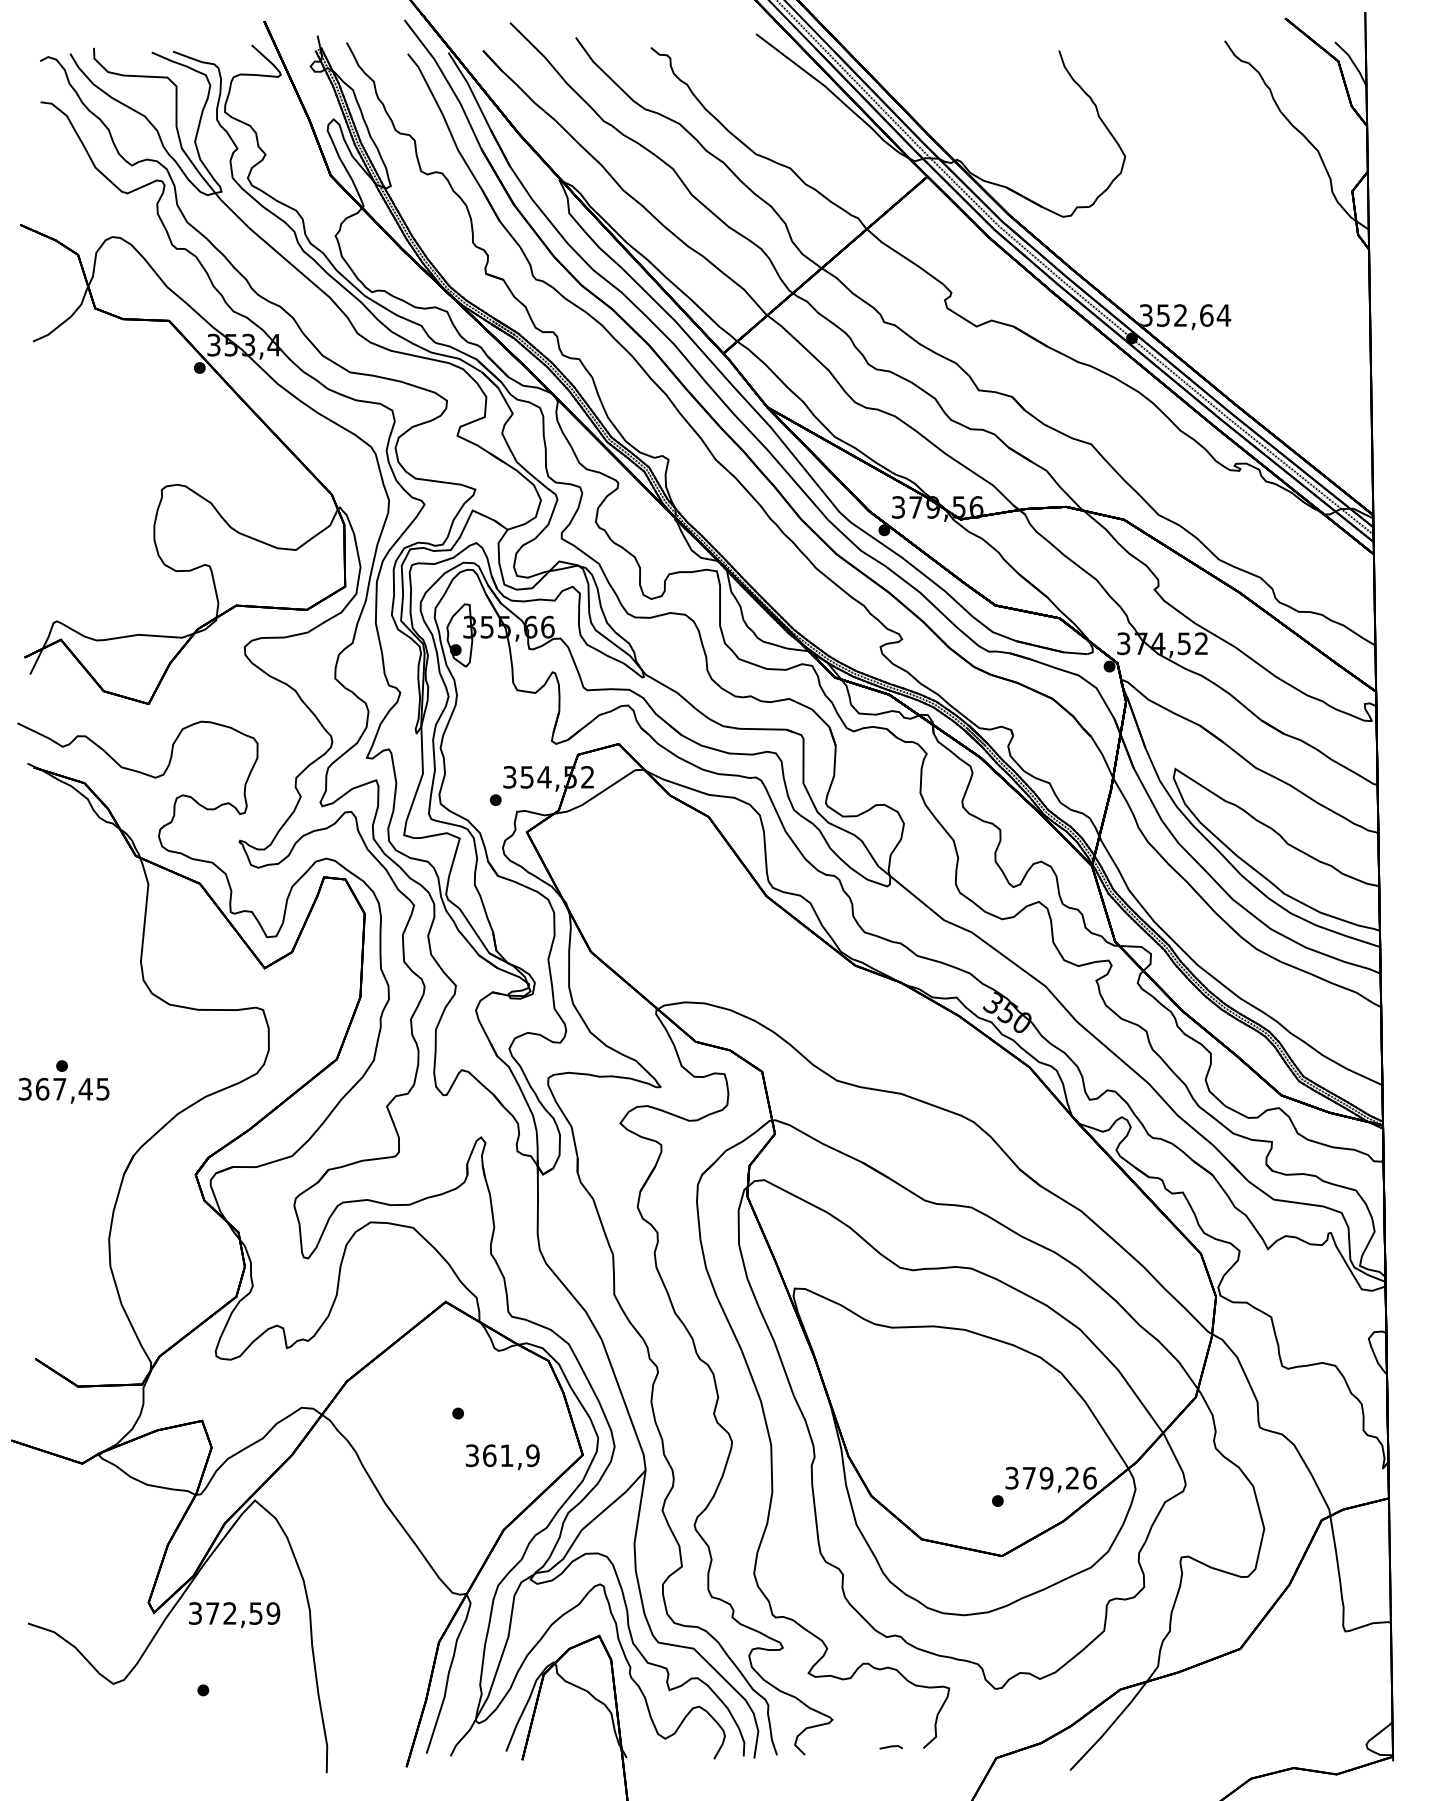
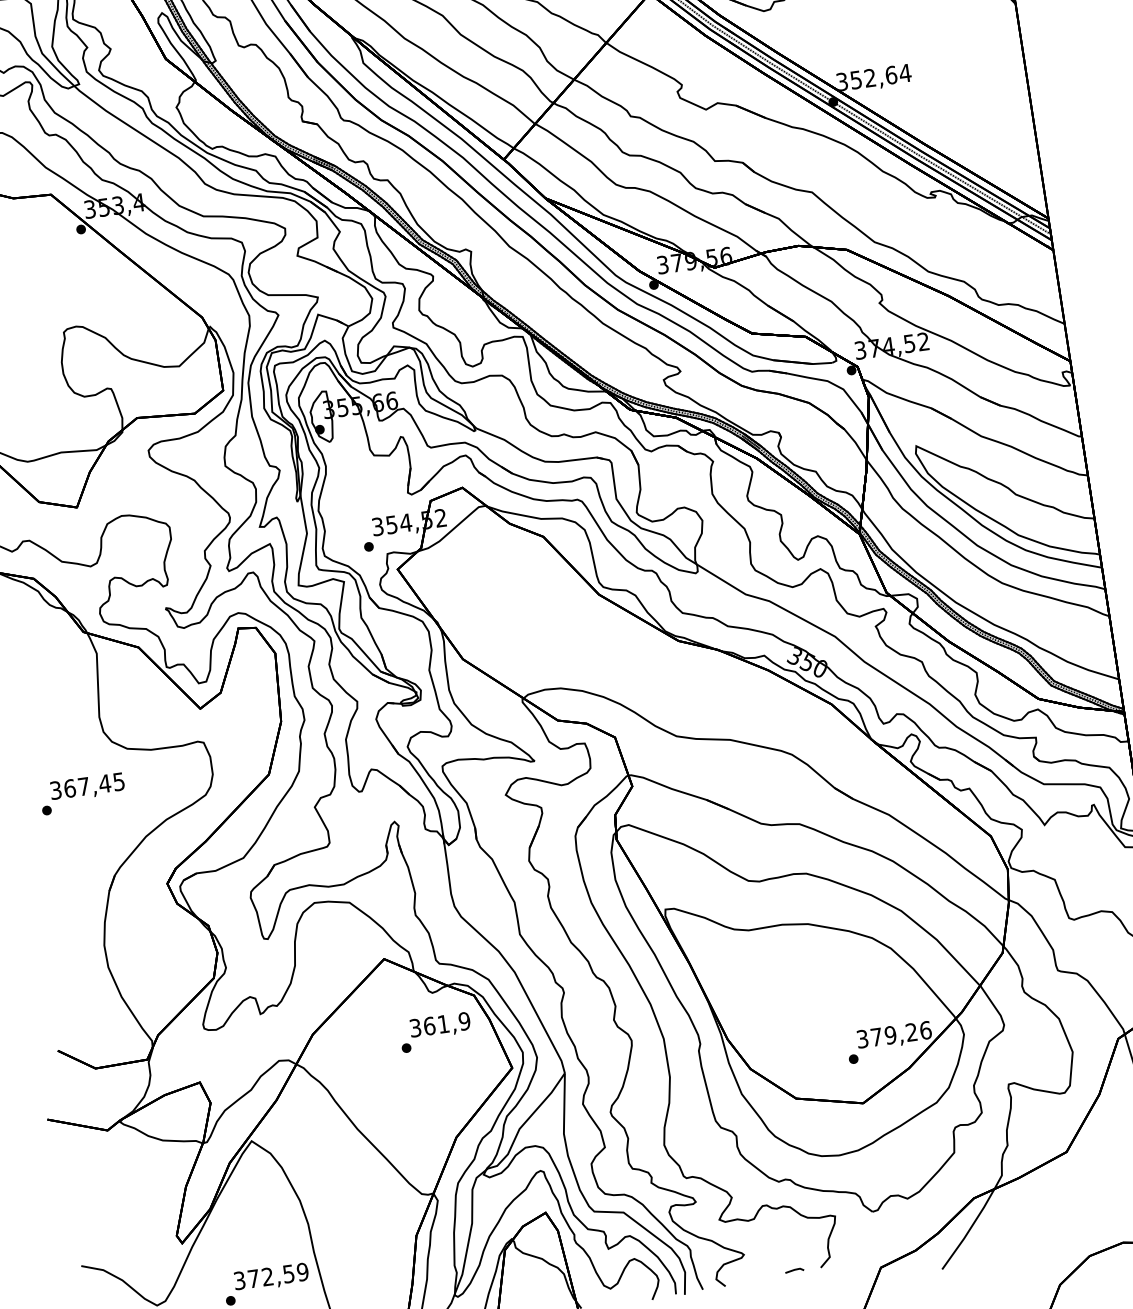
text: (63, 1090) -> (87, 787), moved
text: (502, 1457) -> (440, 1026), moved
text: (234, 1614) -> (271, 1277), moved

